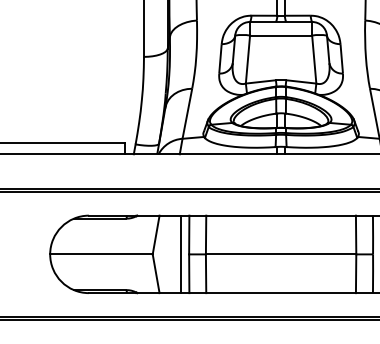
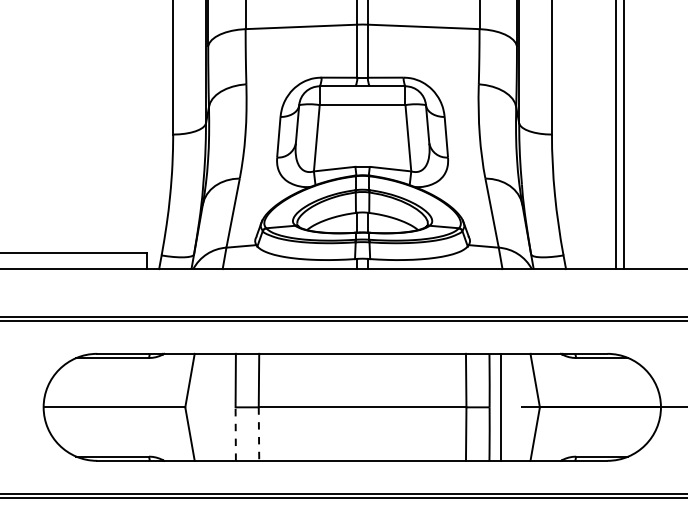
line: (180, 253) -> (223, 406), removed
line: (189, 274) -> (235, 434), solid -> dashed
line: (205, 274) -> (258, 434), solid -> dashed

